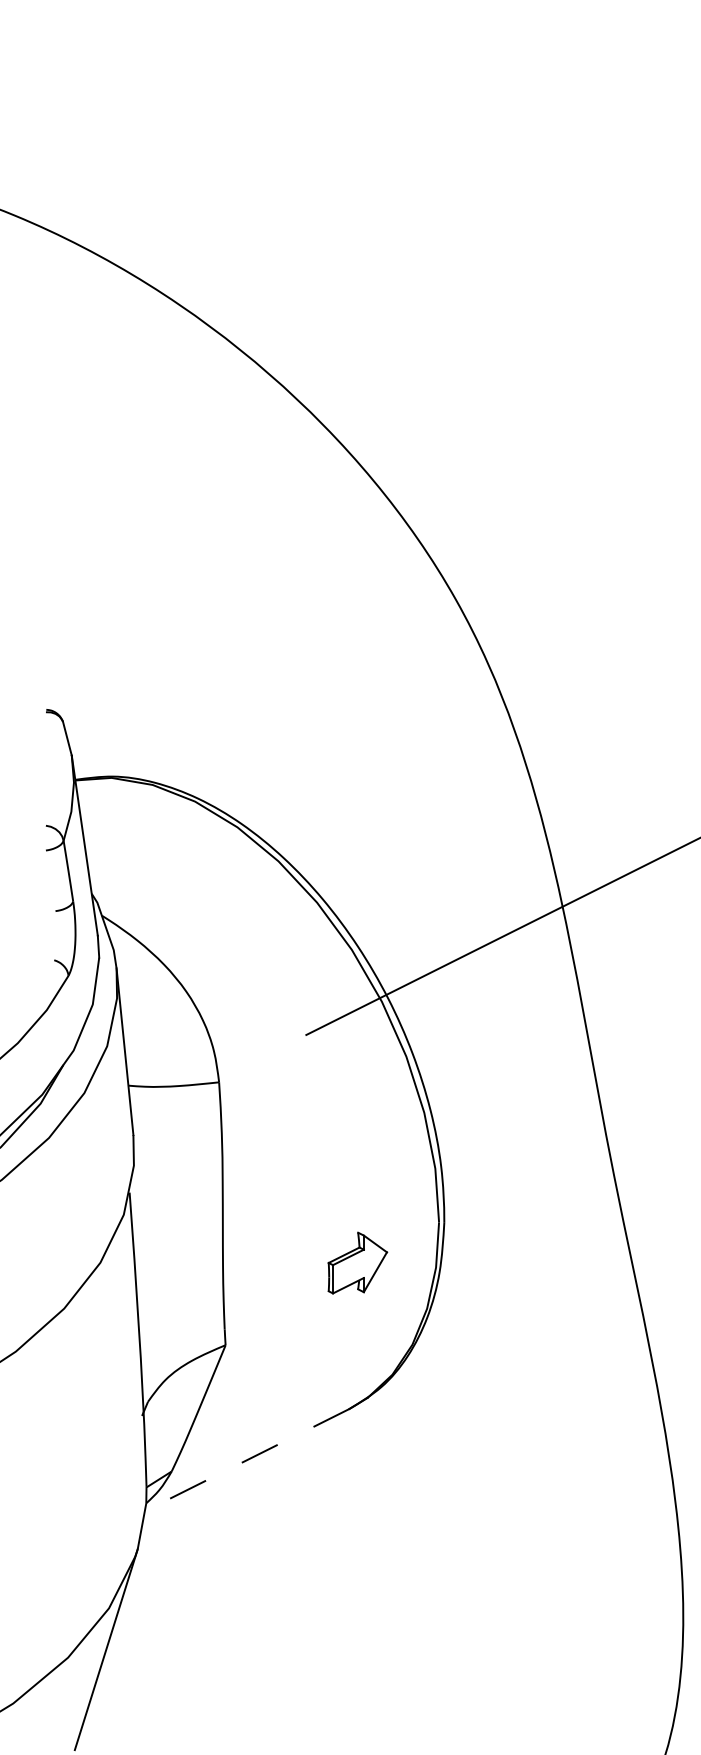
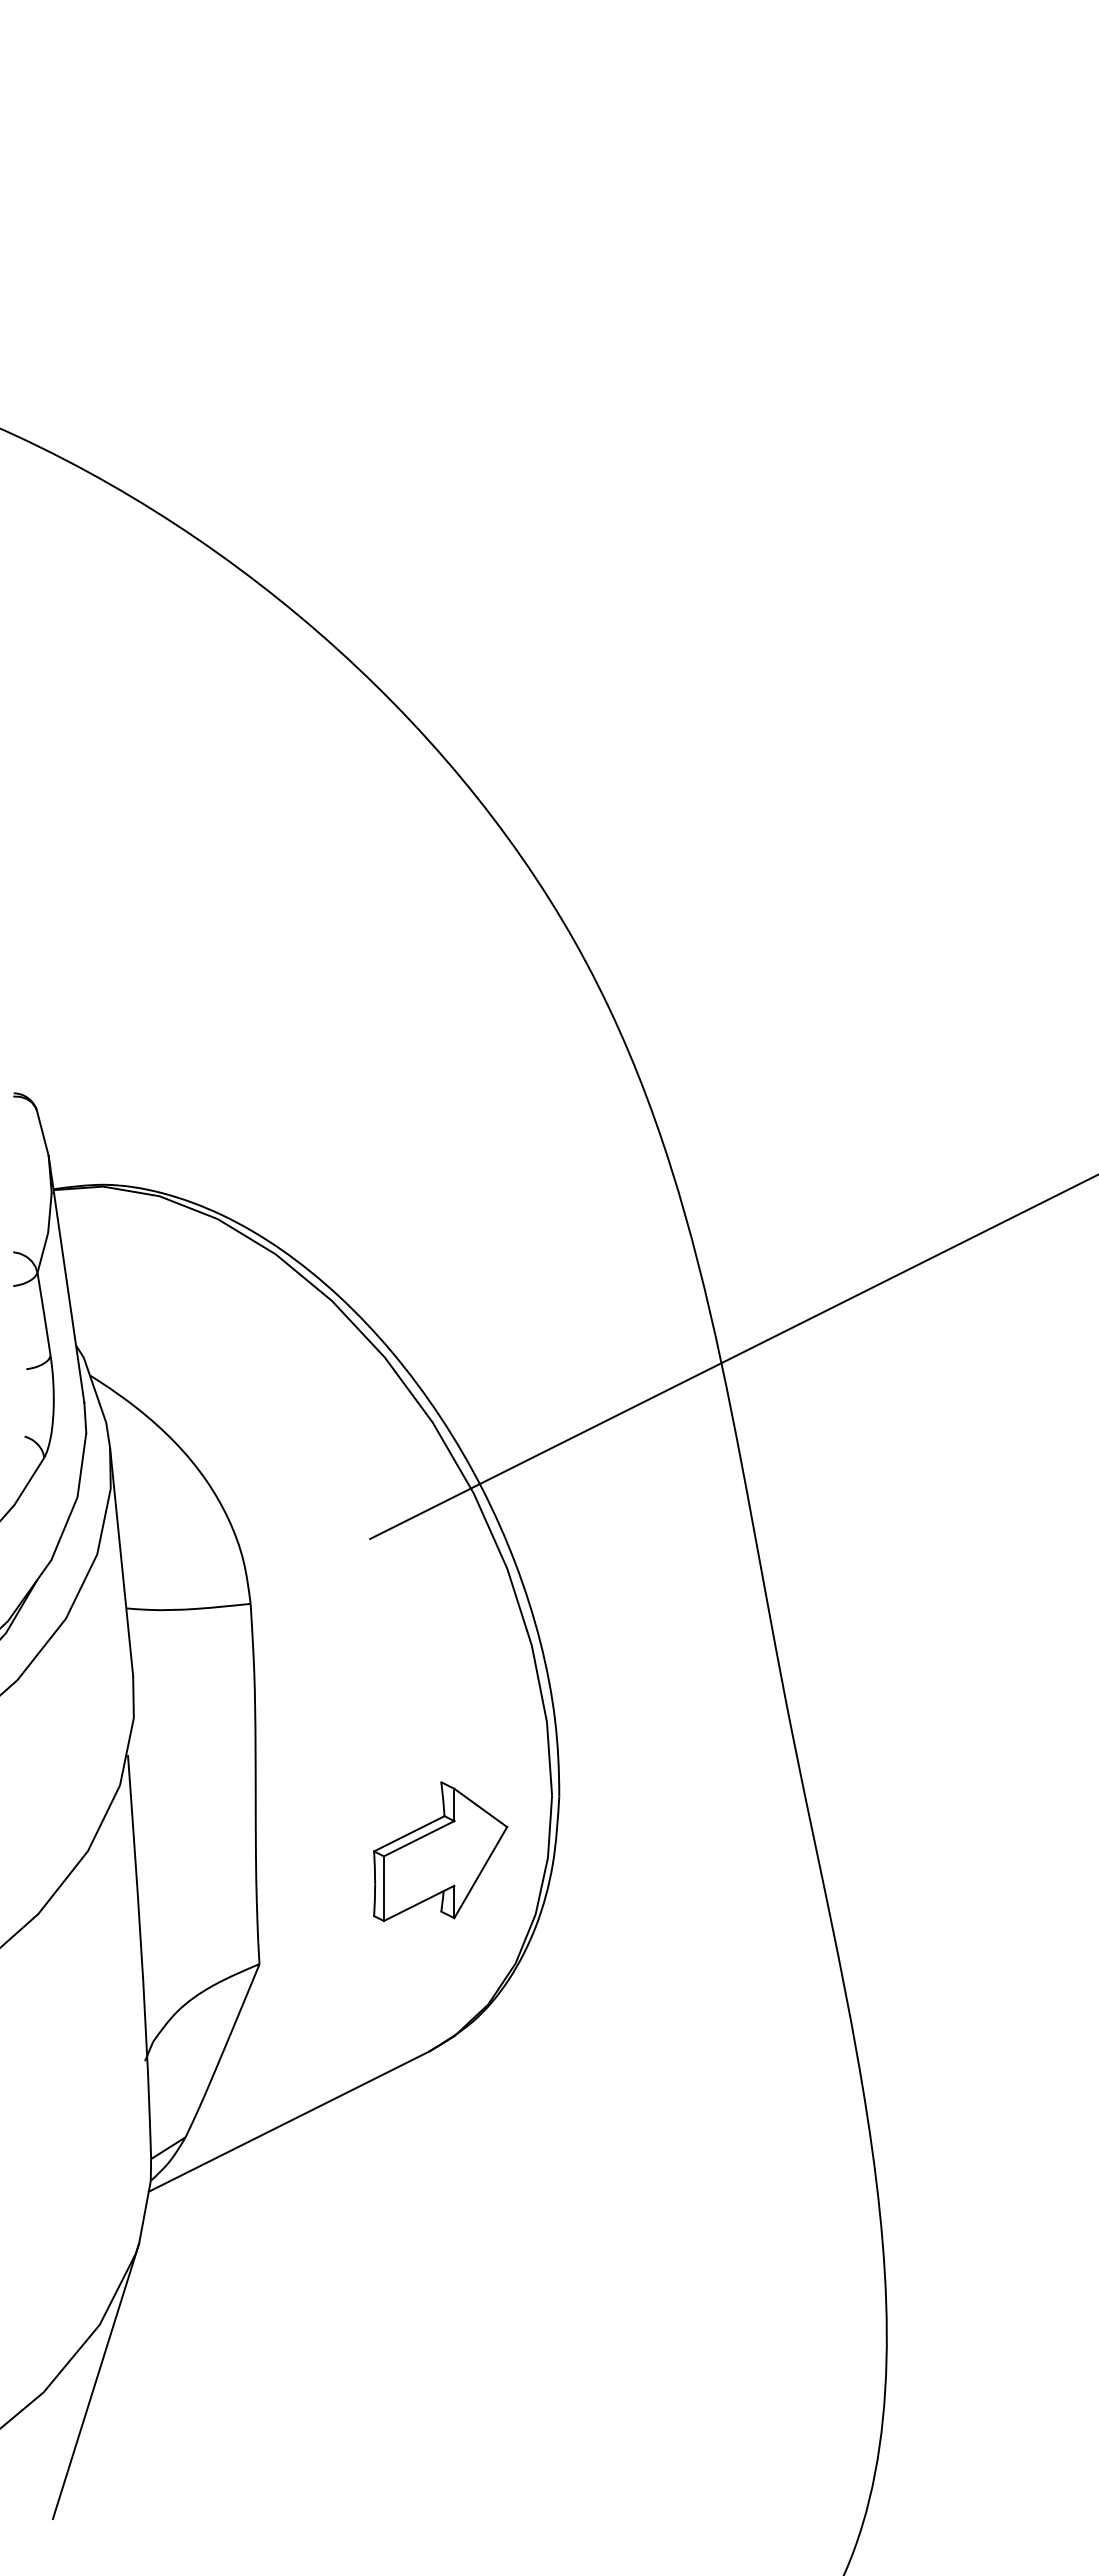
part: (357, 1263) -> (440, 1851), size x1.67
line: (246, 1460) -> (288, 2121), dashed -> solid

